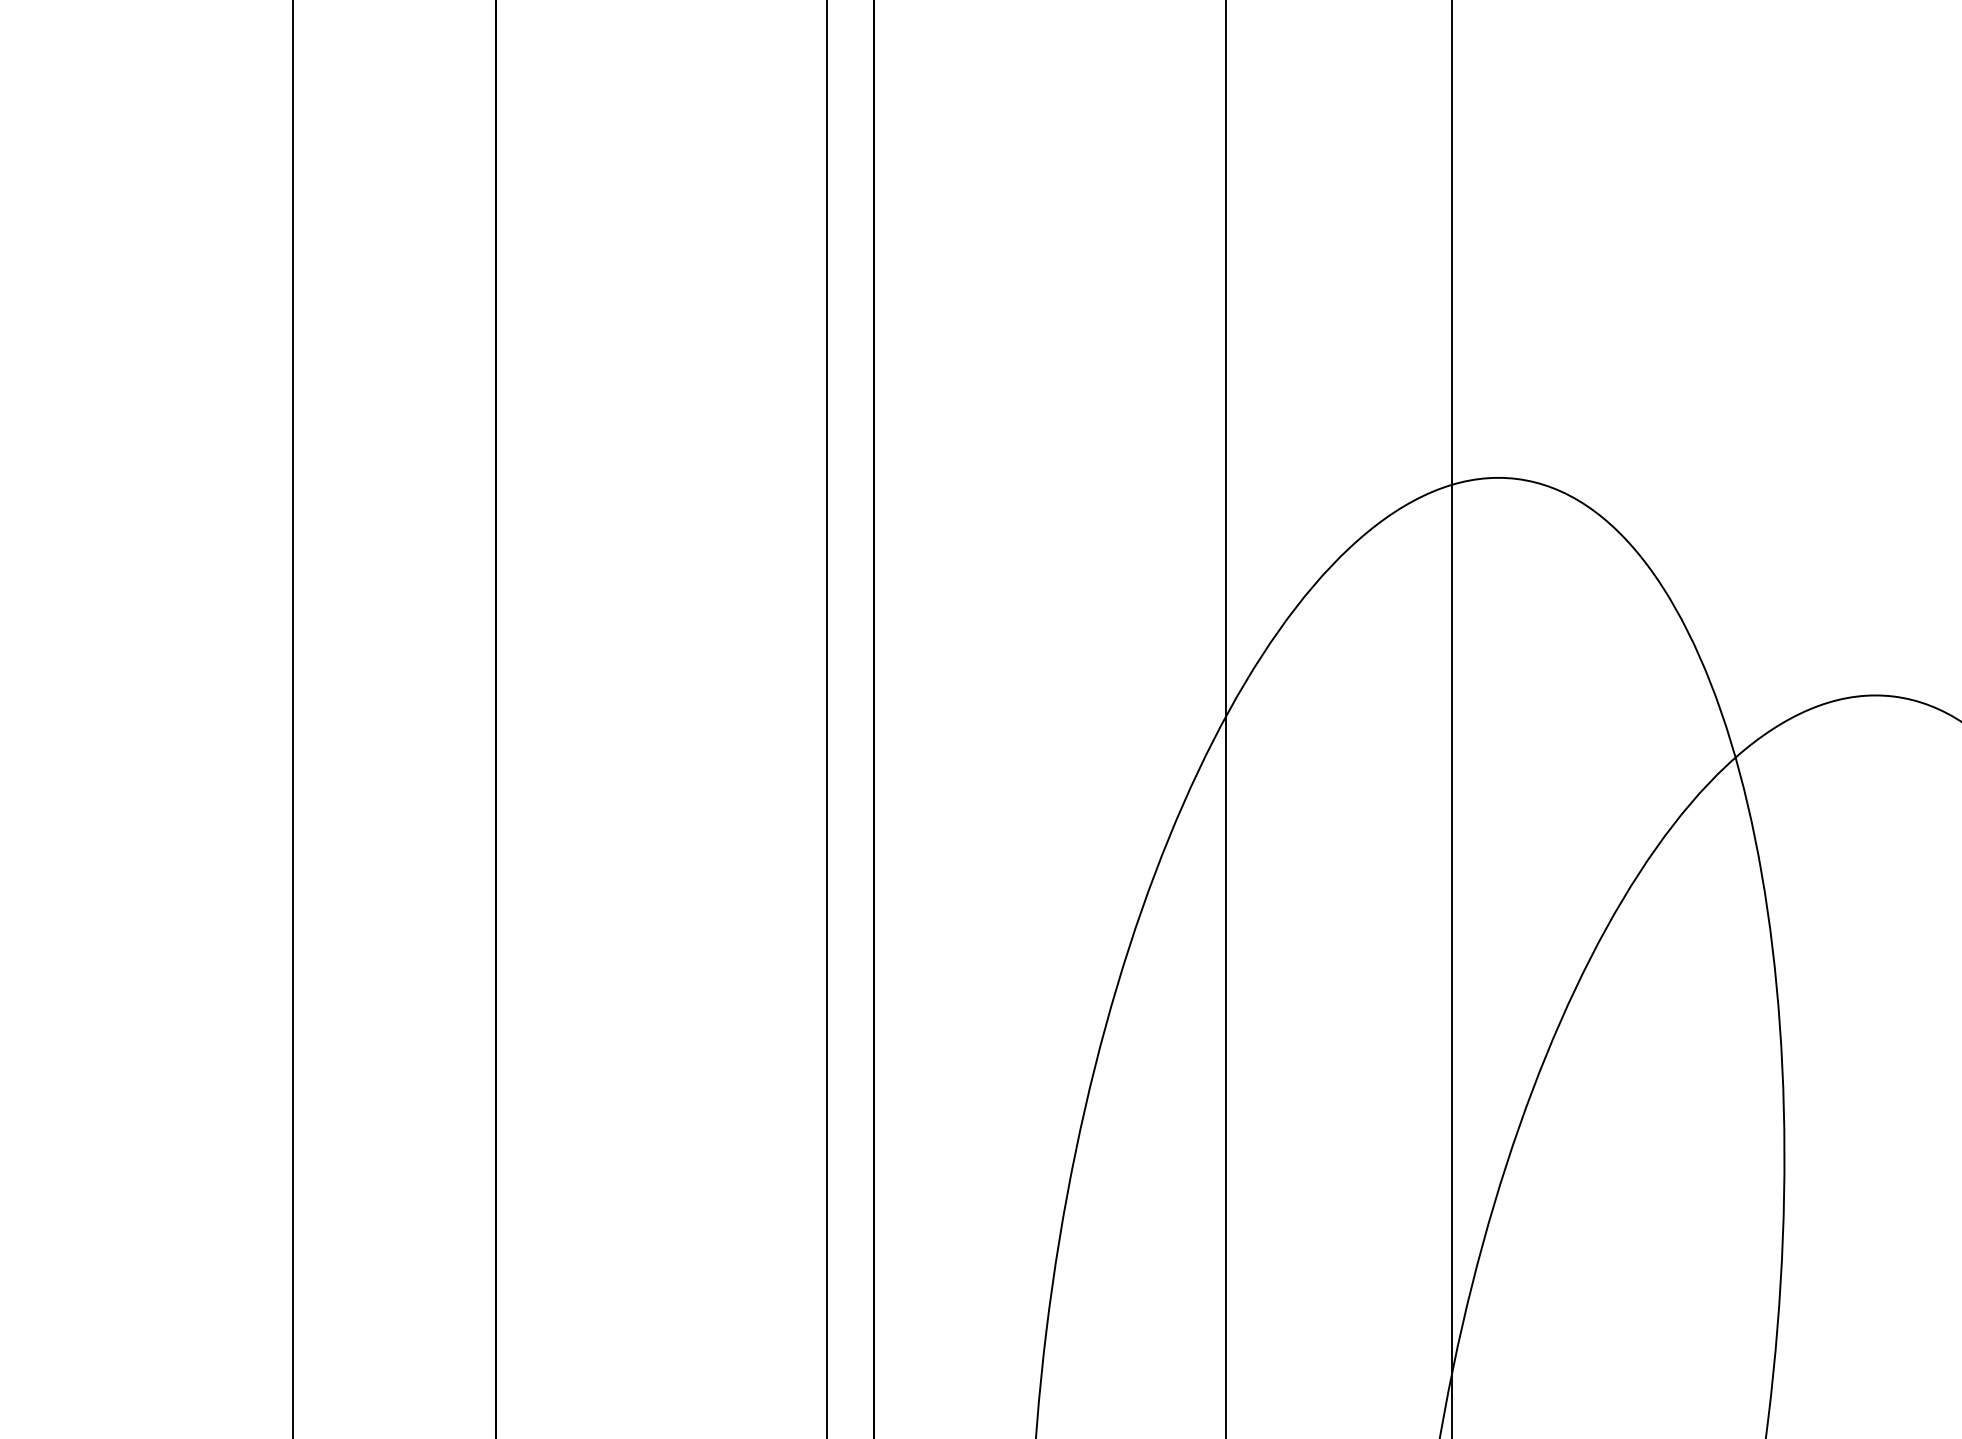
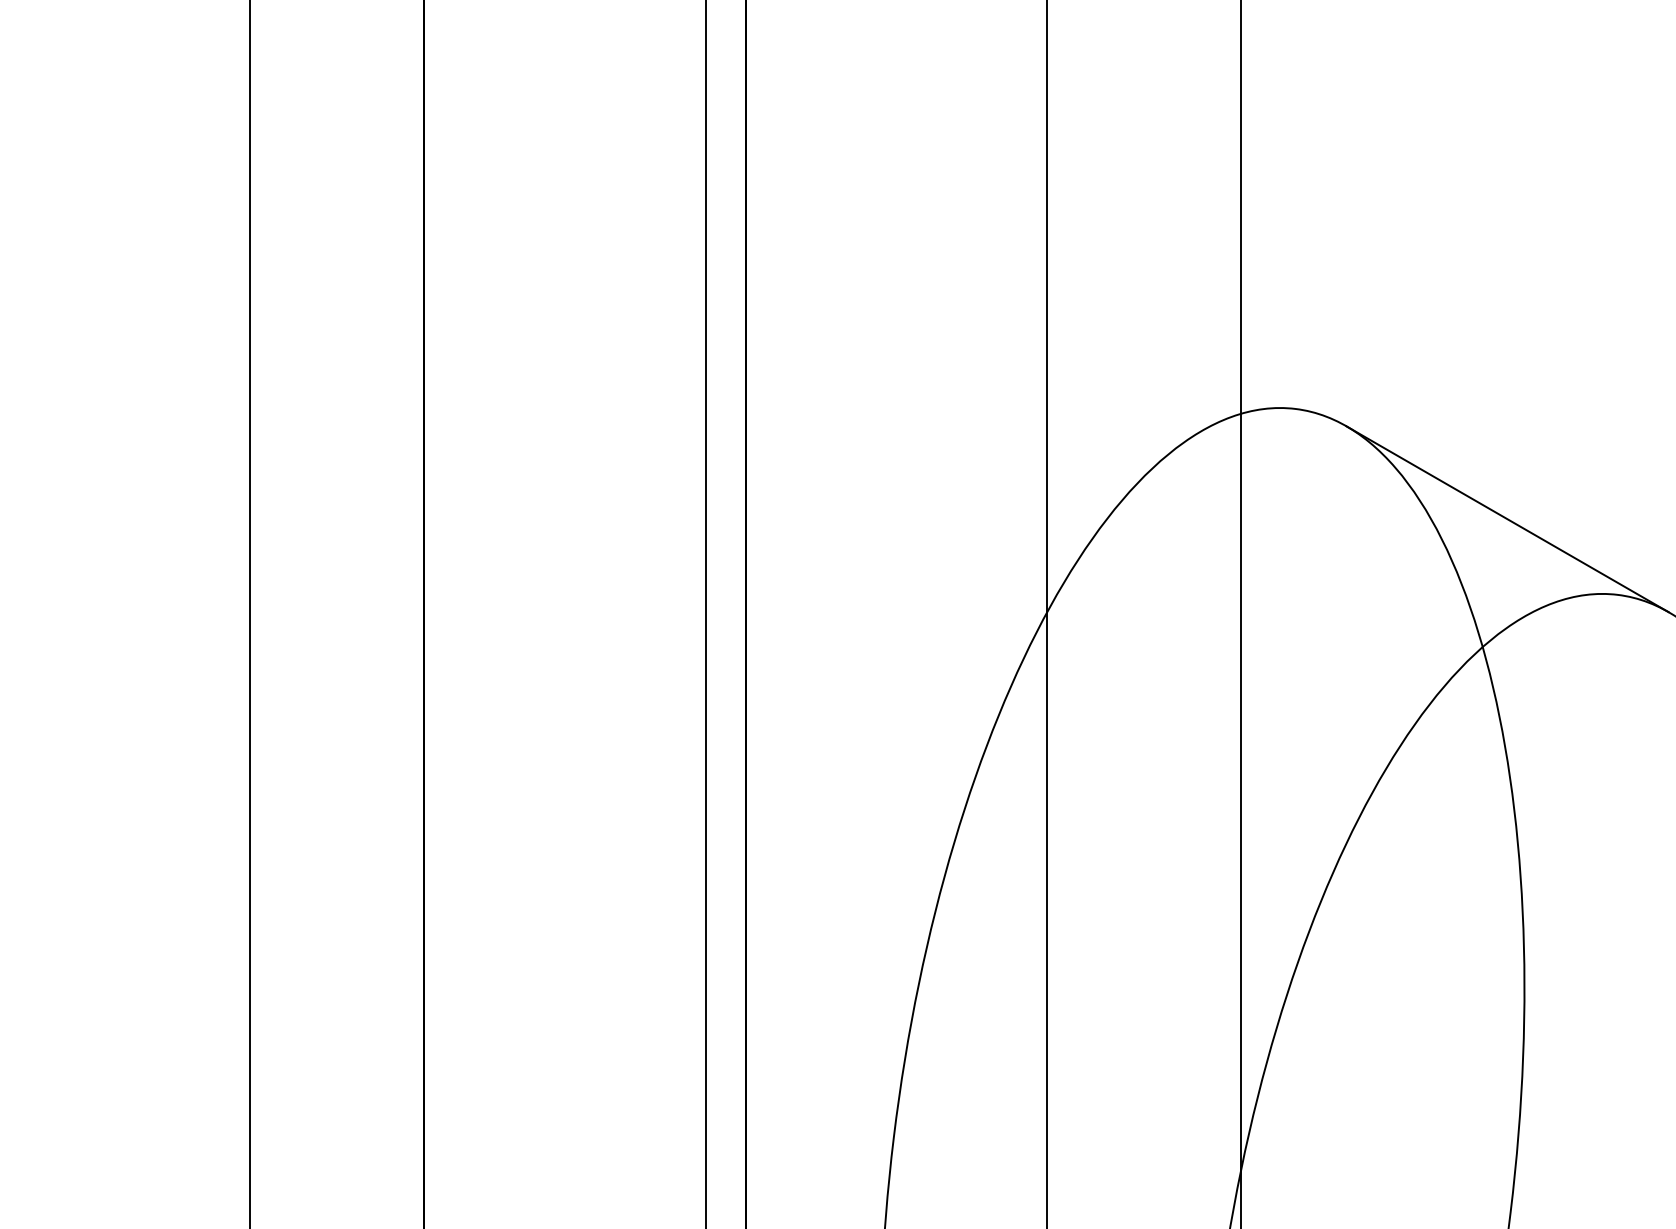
line: (1764, 607) -> (1507, 518), added

